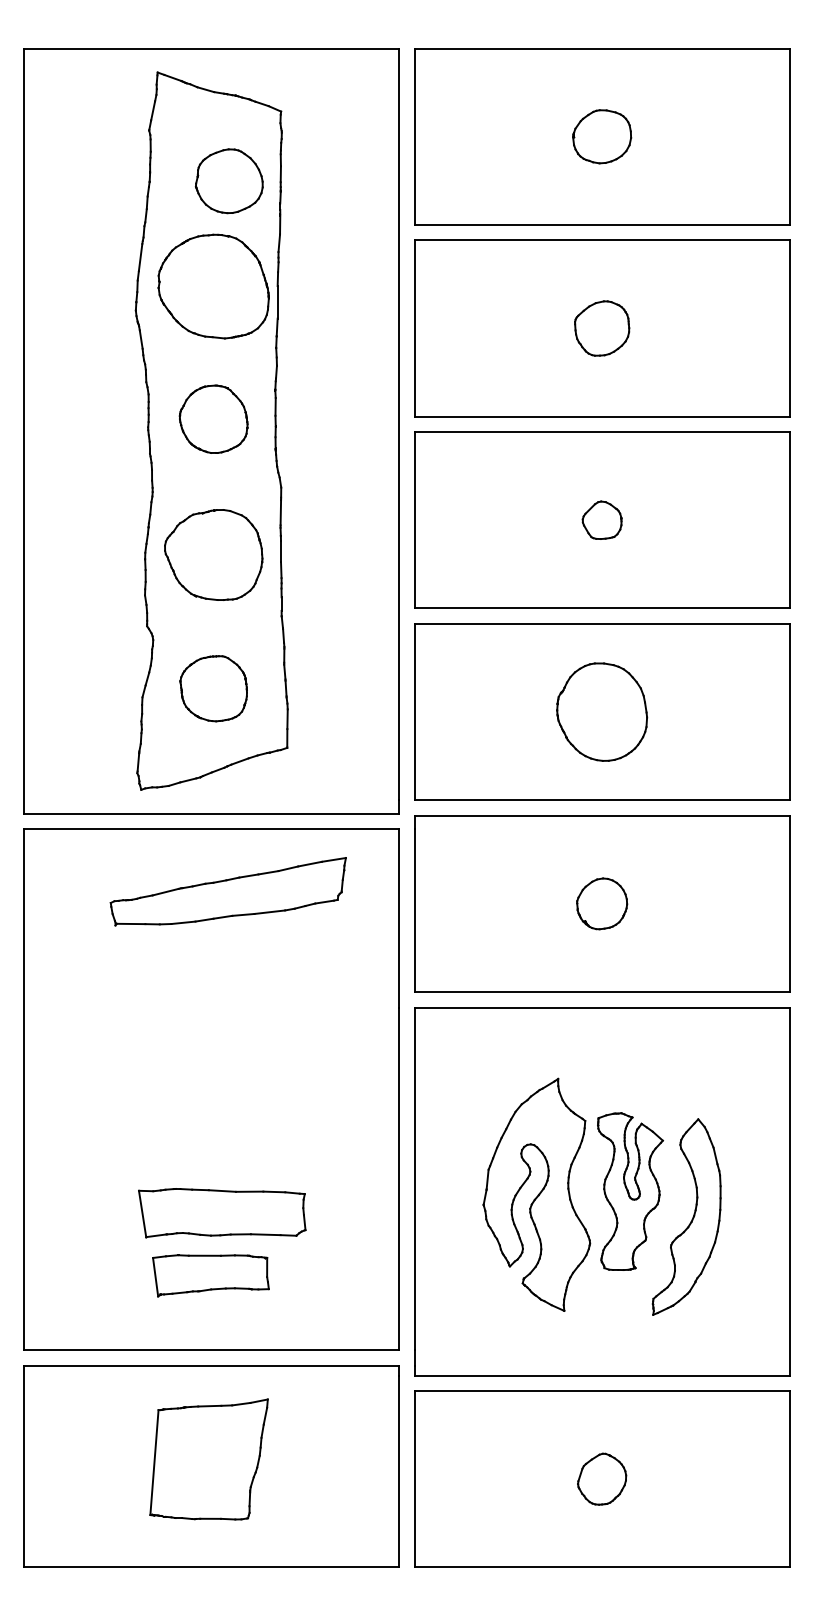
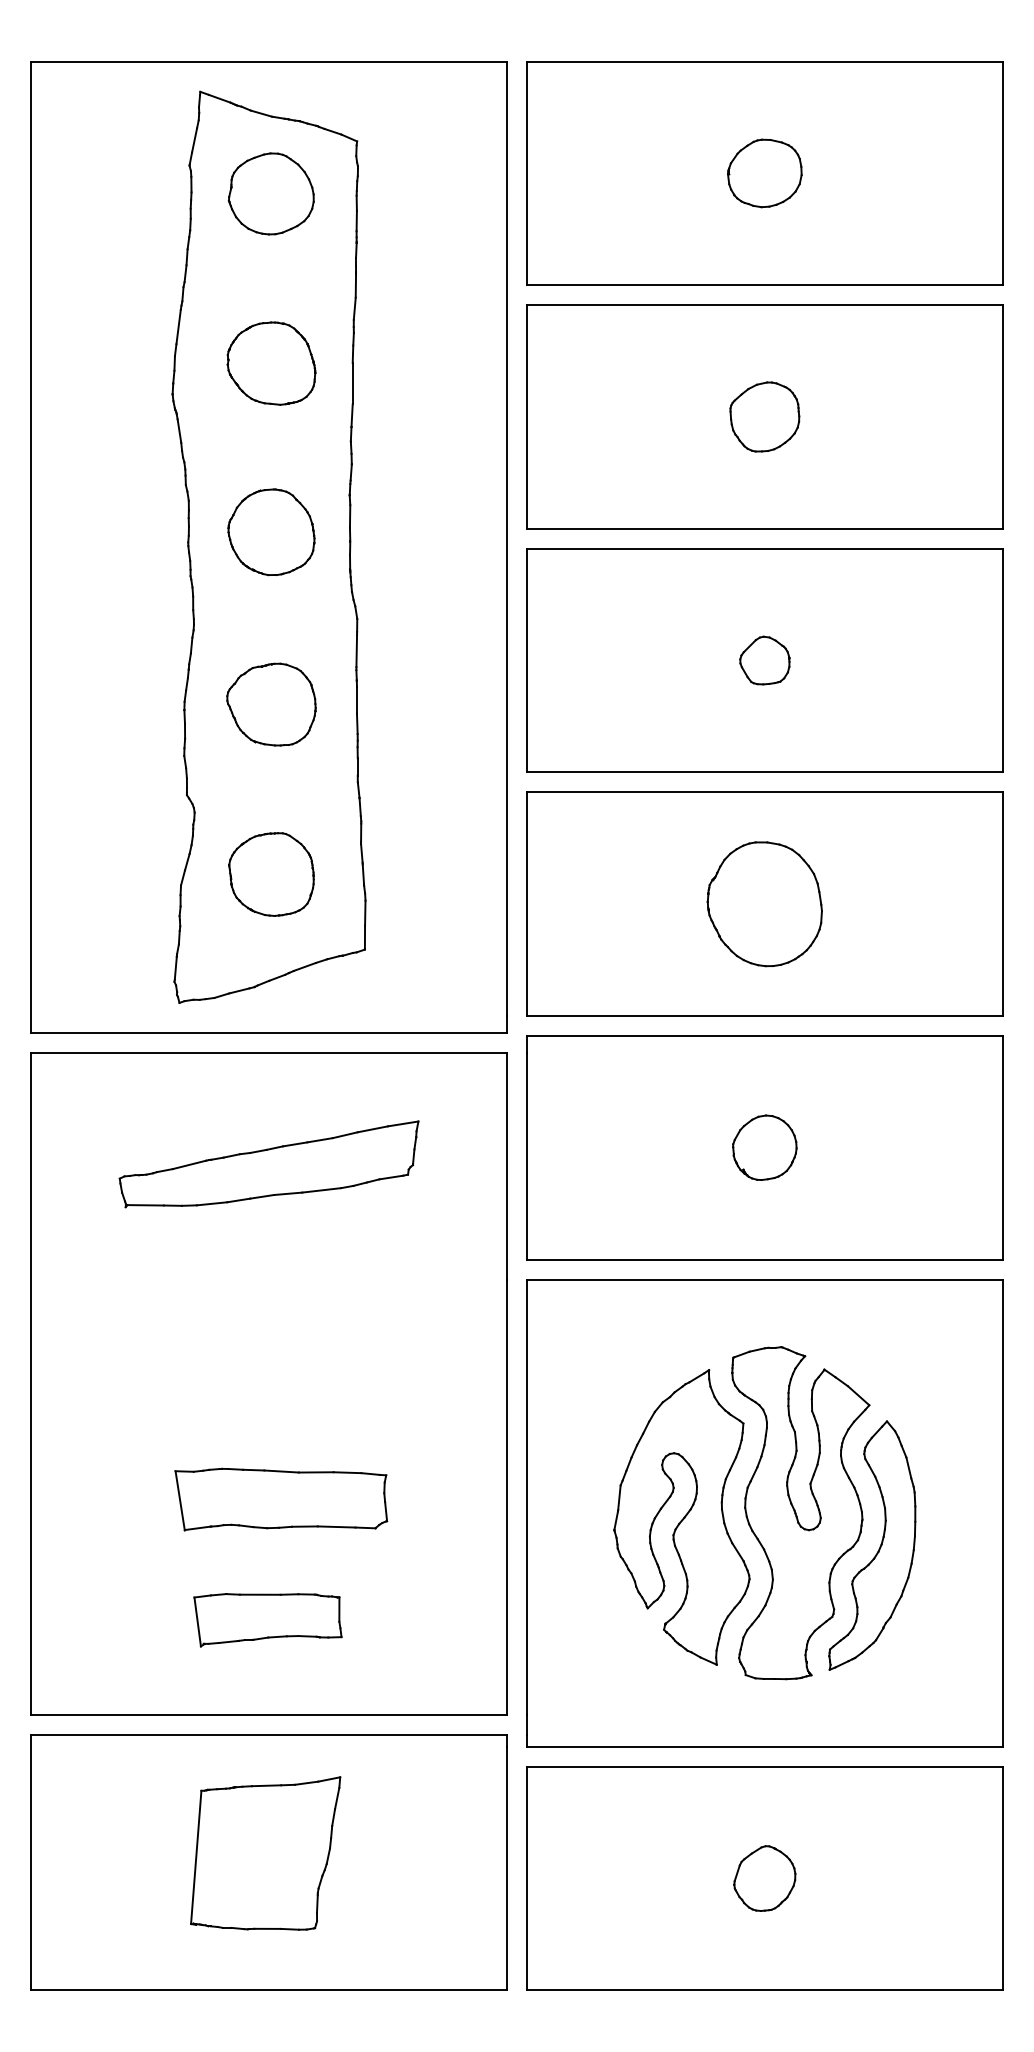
part: (228, 180) -> (270, 193), moved
part: (213, 286) -> (271, 363), size x0.62
part: (213, 554) -> (271, 704), size x0.71
part: (227, 891) -> (268, 1164), moved
part: (630, 1191) -> (800, 1513), size x1.67
part: (222, 1213) -> (281, 1499), moved

